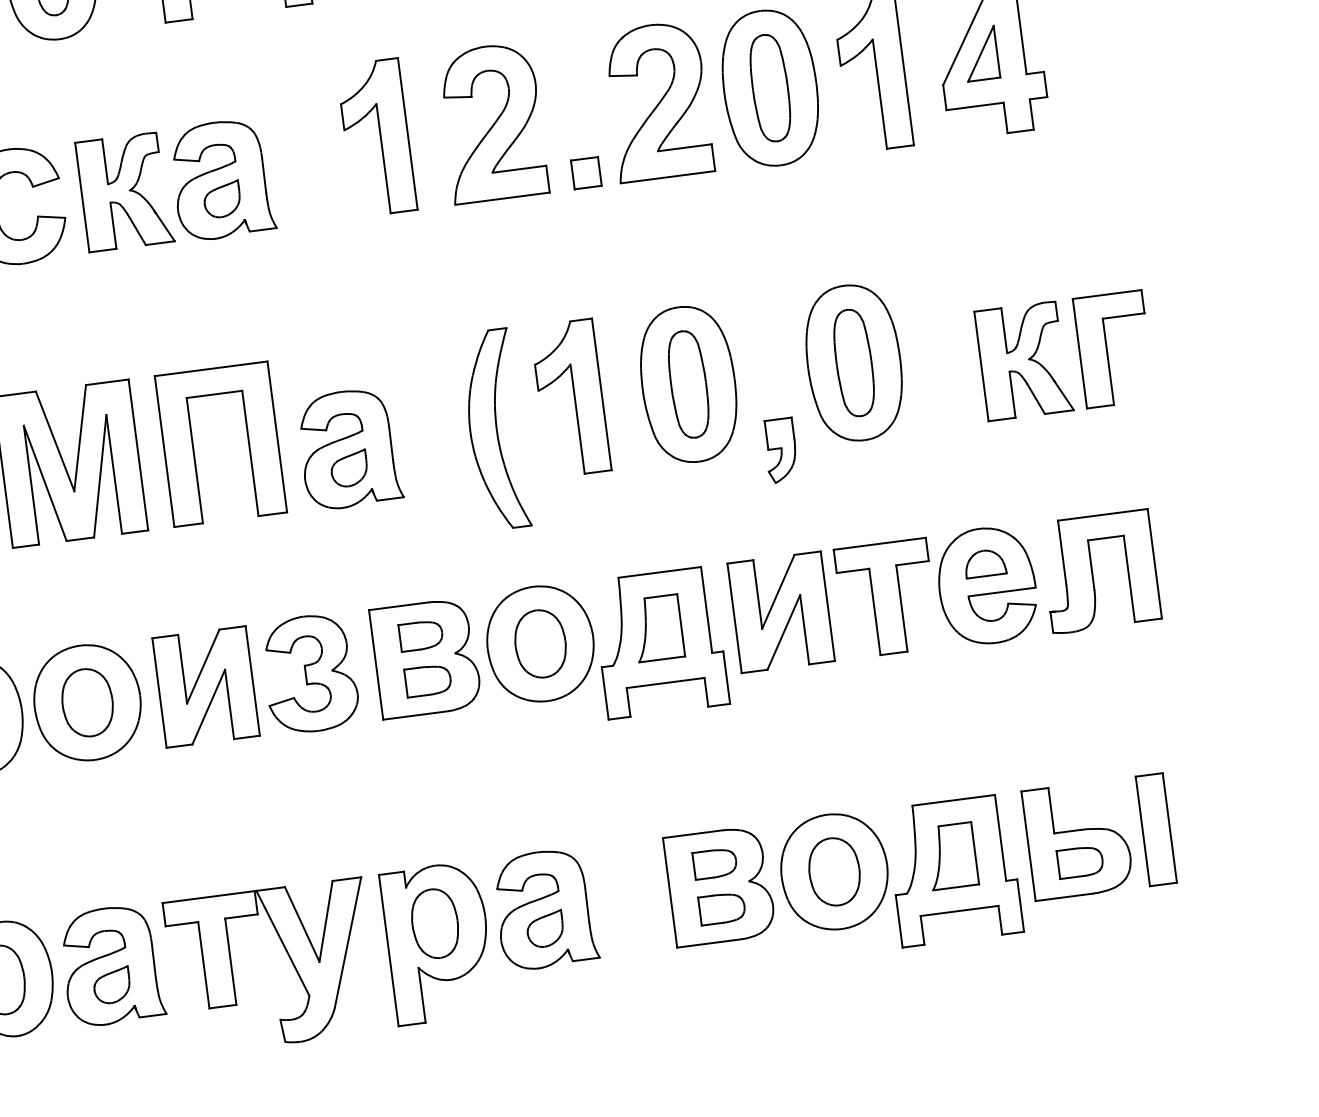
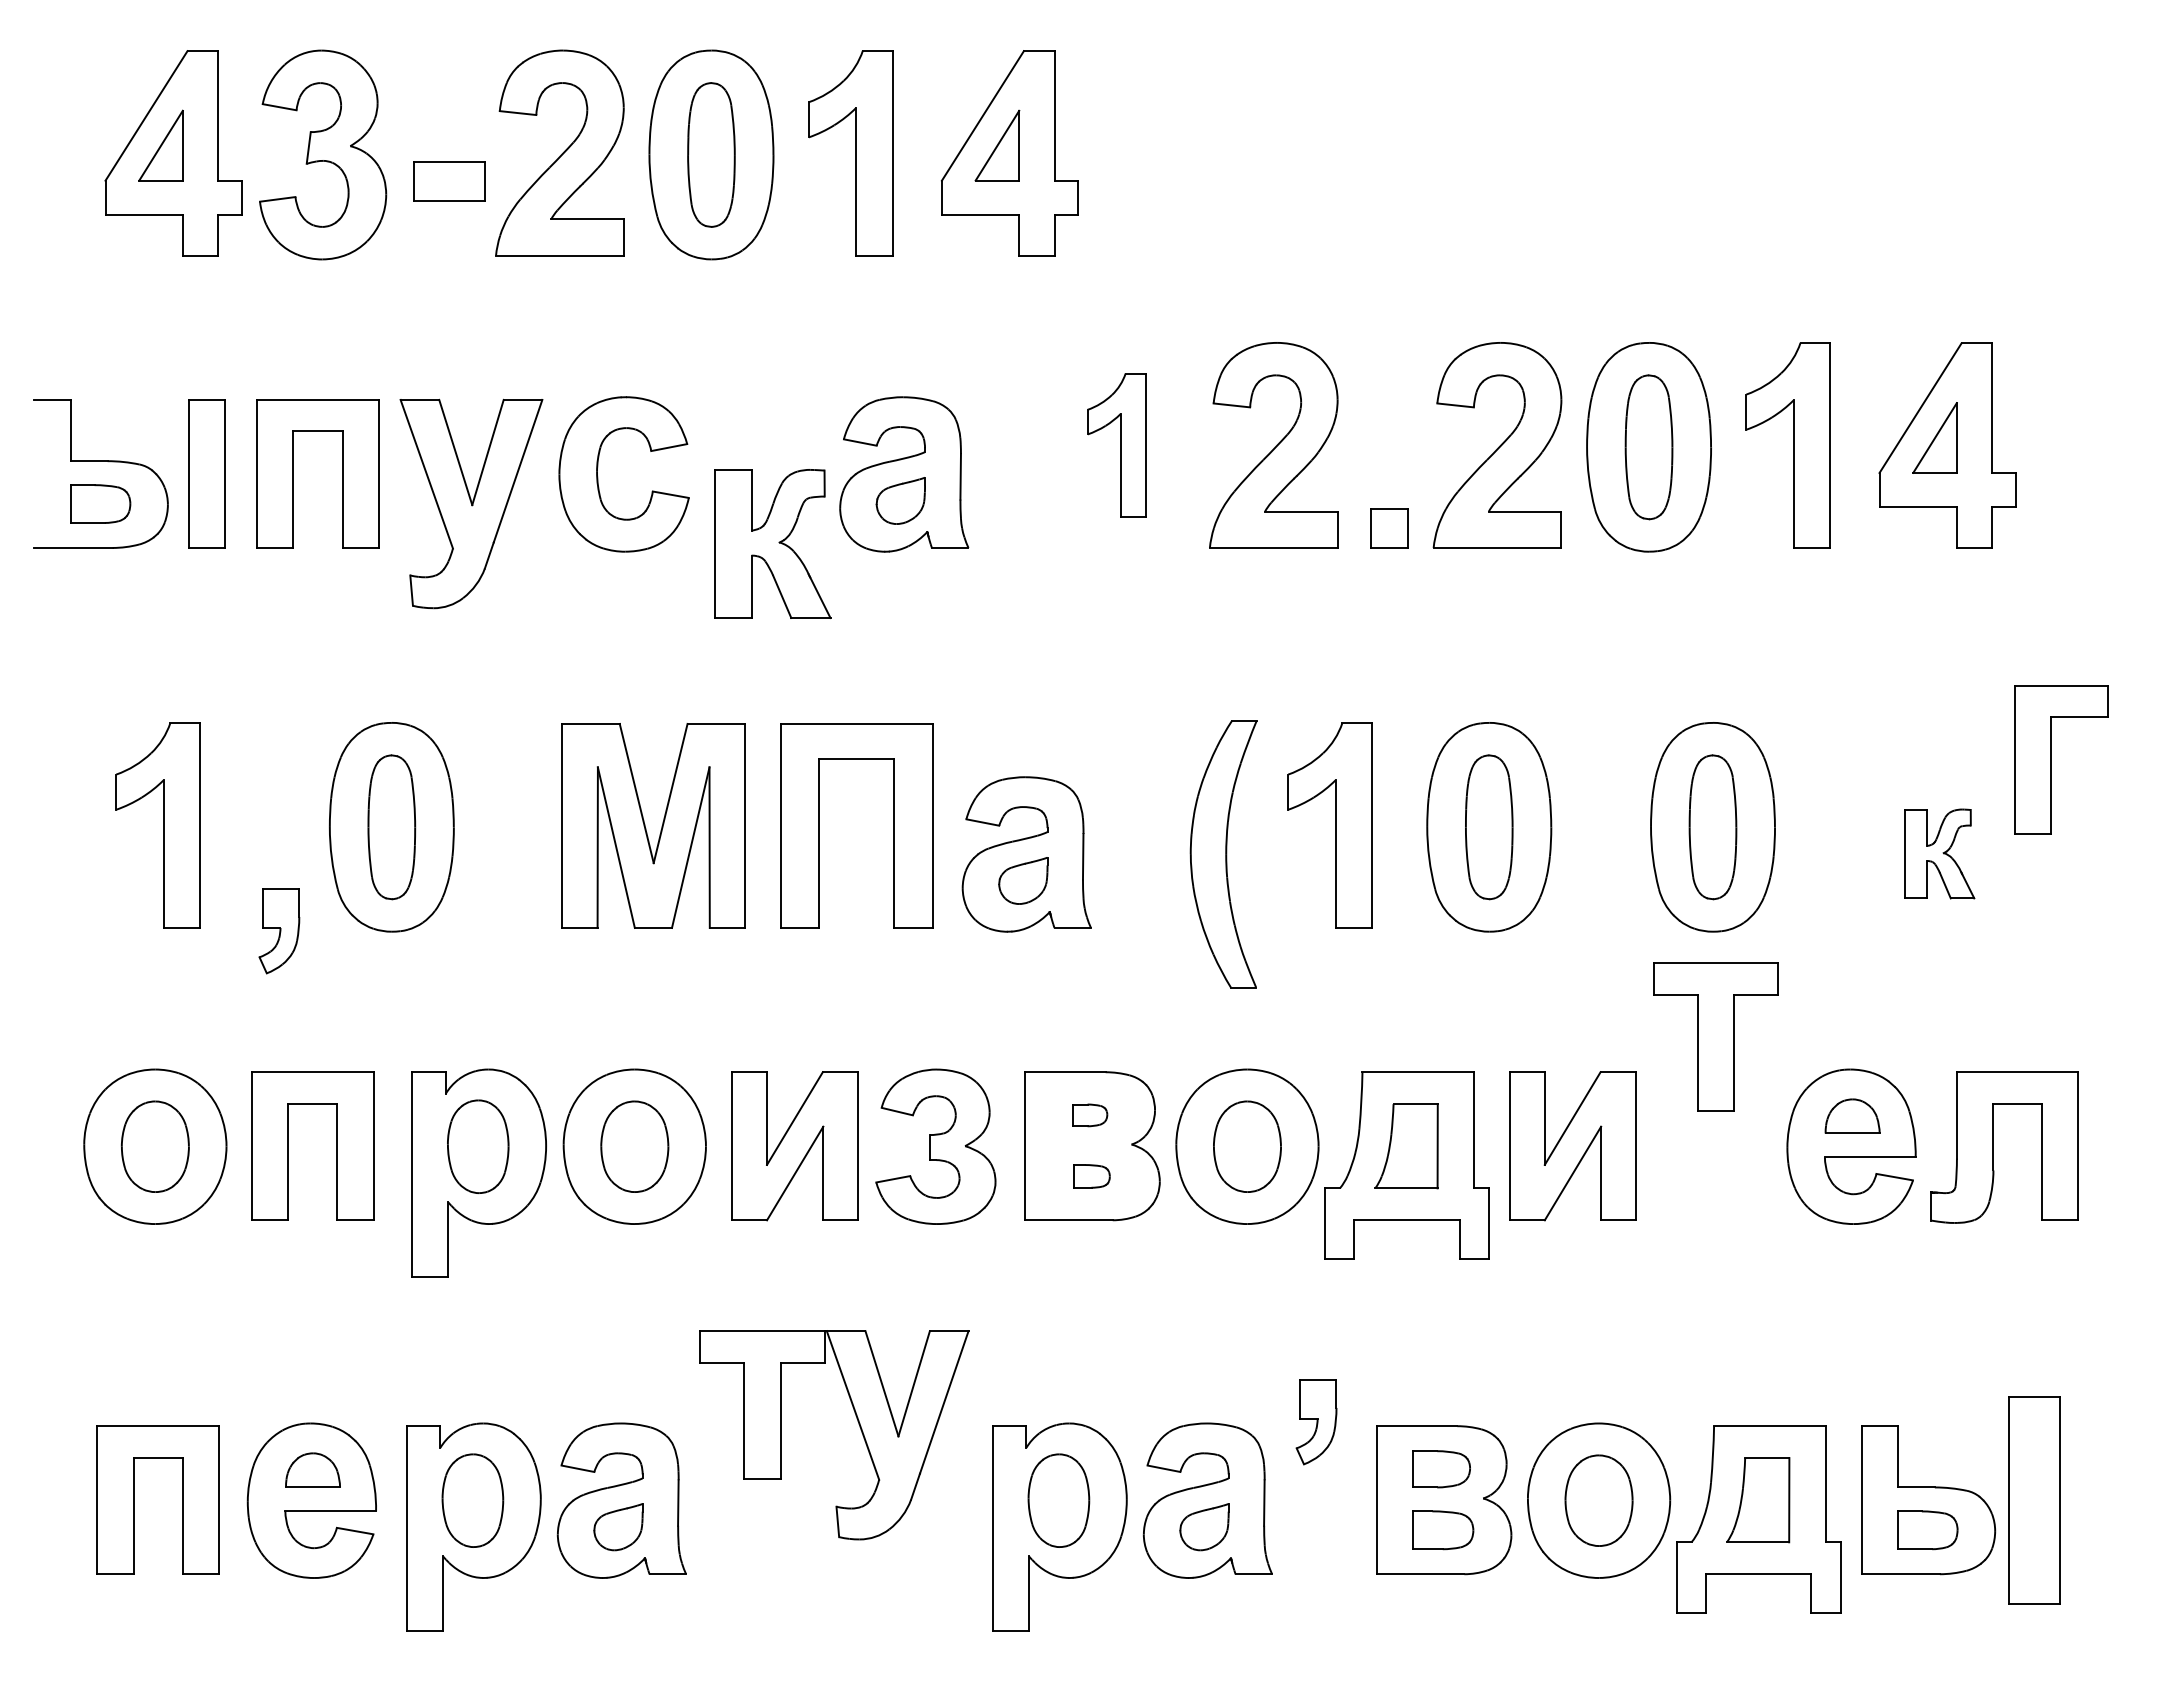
part: (376, 138) -> (1116, 445), size x0.7
part: (124, 191) -> (772, 543), moved
part: (1106, 349) -> (2051, 759), moved
part: (1024, 360) -> (1939, 853), size x0.6
part: (780, 450) -> (1316, 1422), moved
part: (886, 598) -> (1715, 1036), moved
part: (421, 635) -> (1090, 1115), size x0.6
part: (428, 680) -> (1091, 1176), size x0.6
part: (1156, 829) -> (2034, 1499), size x1.4
part: (289, 959) -> (859, 1427), moved

